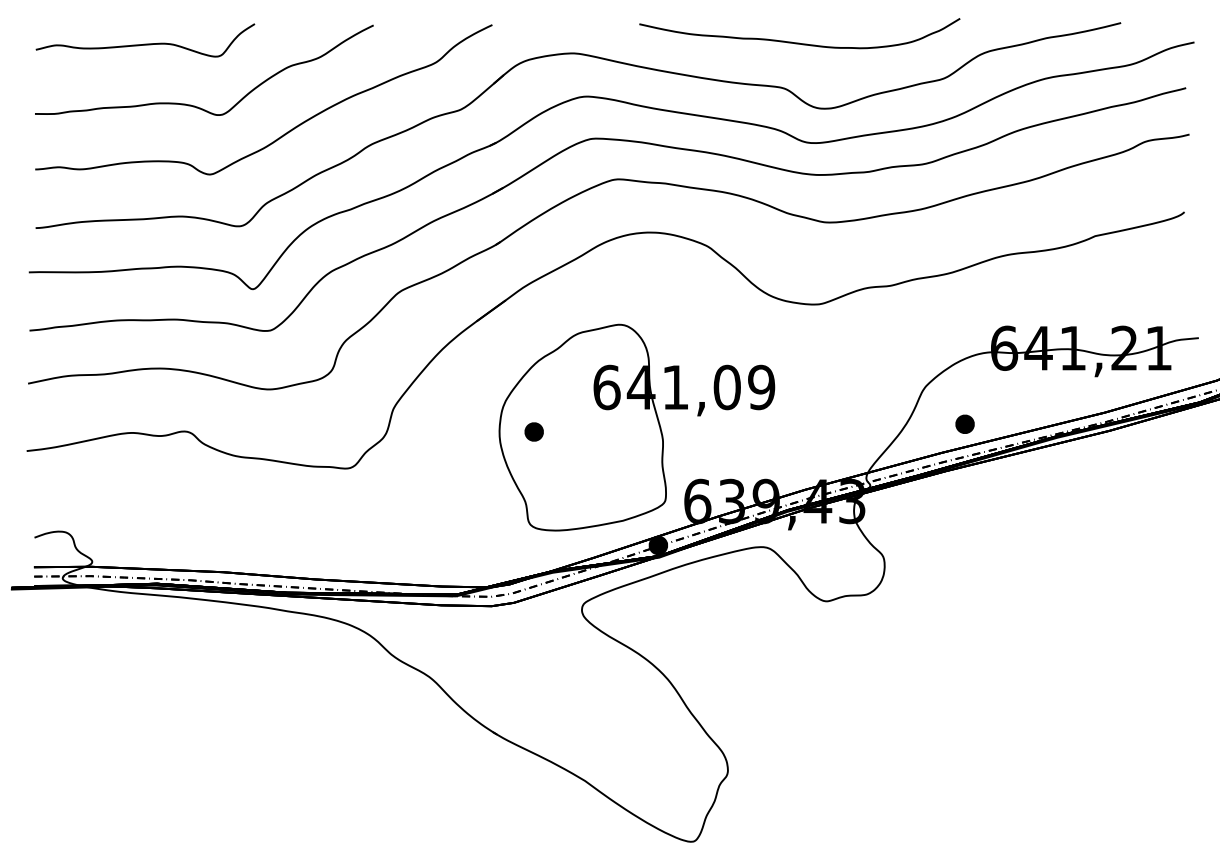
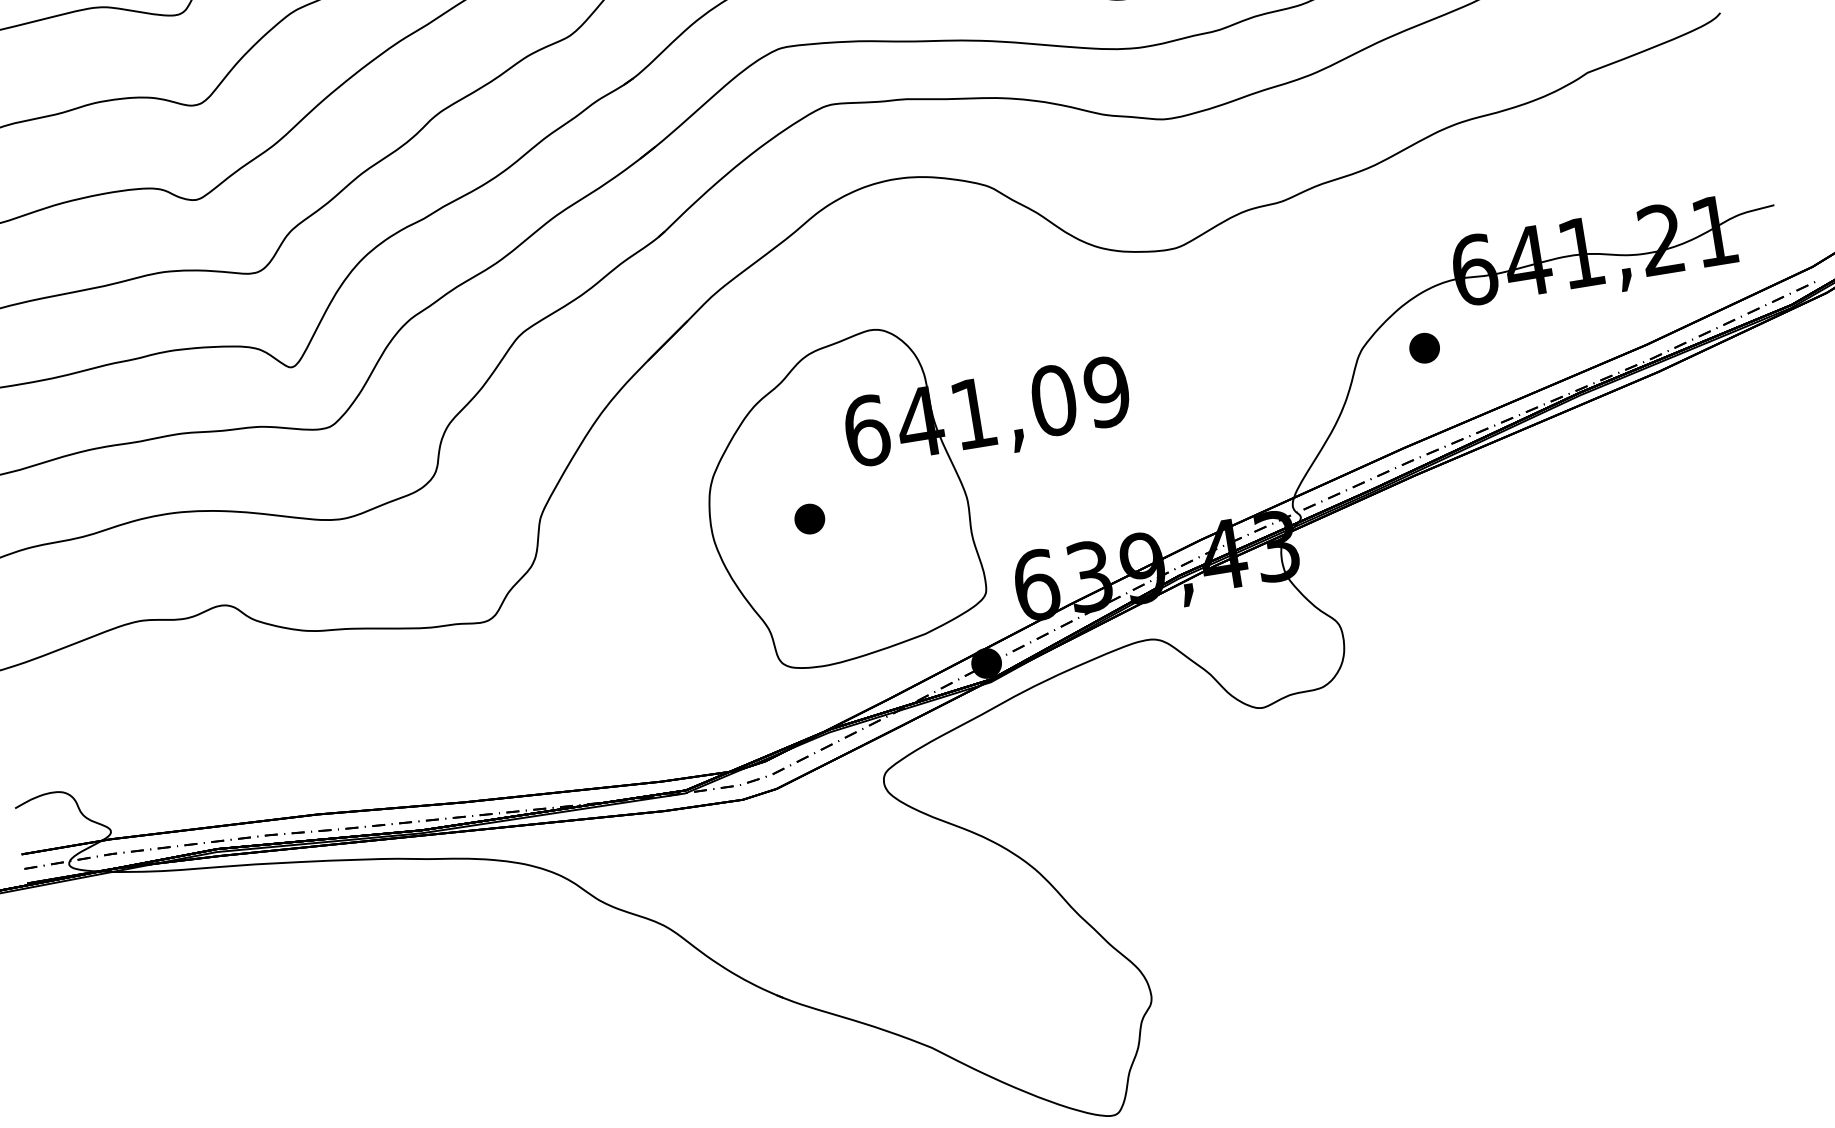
part: (964, 423) -> (1423, 347), moved
part: (533, 431) -> (808, 518), moved

